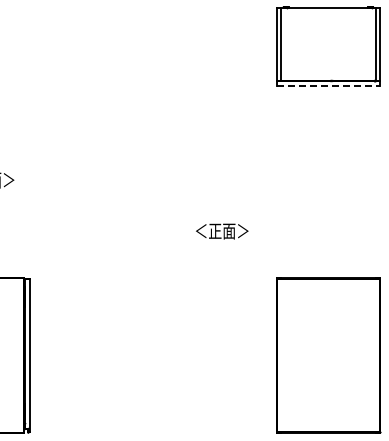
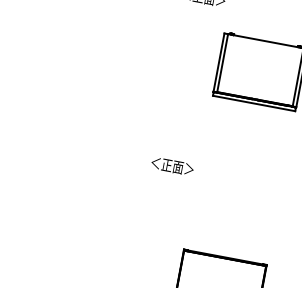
line: (328, 86) -> (254, 103), dashed -> solid
text: (222, 231) -> (172, 166), moved

